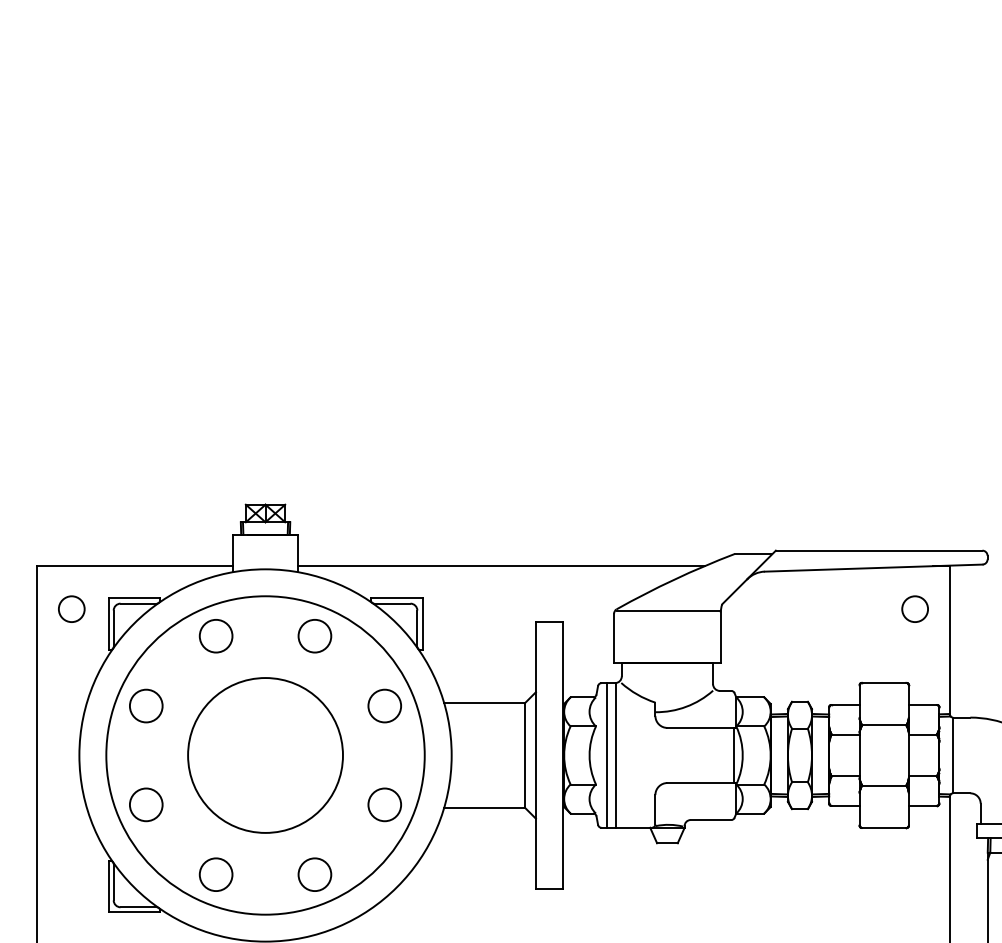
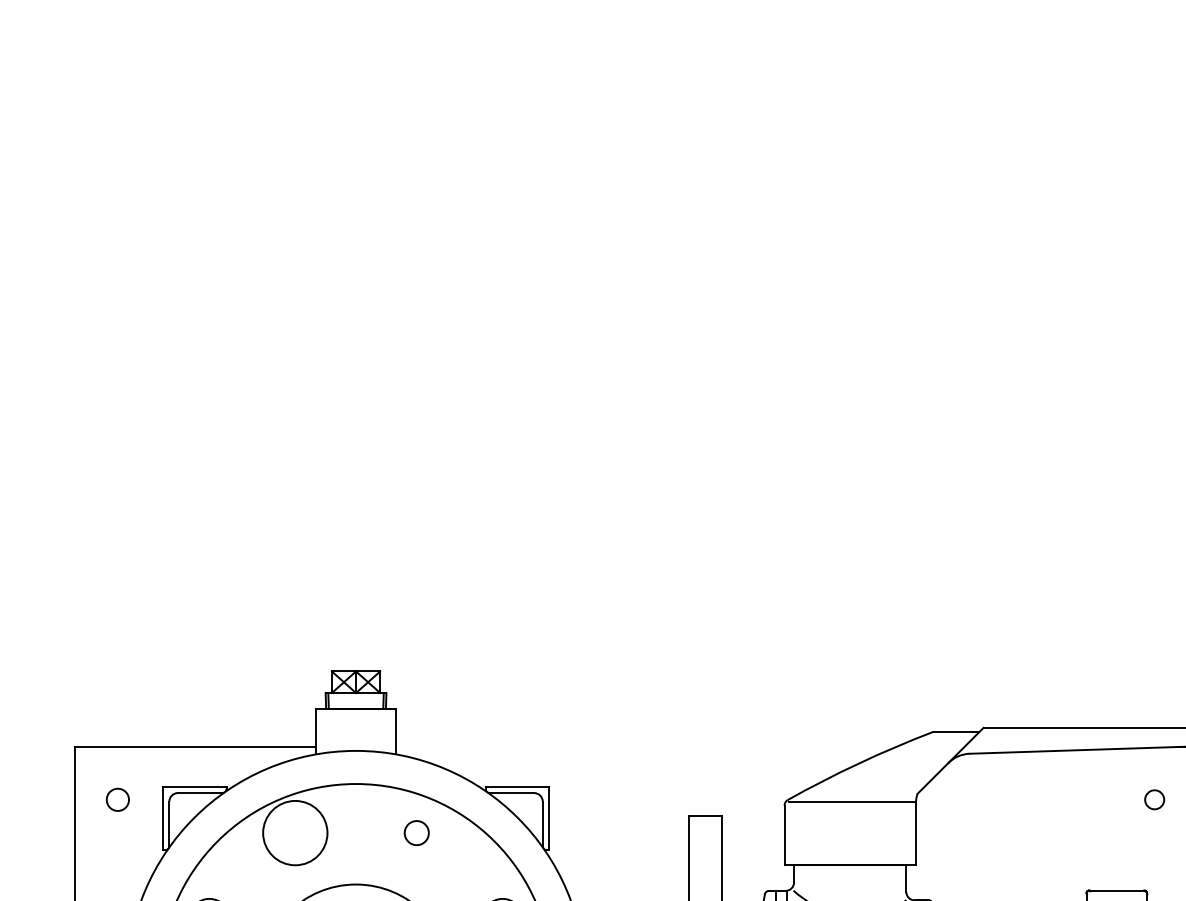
line: (501, 566) -> (646, 747), removed
circle: (71, 608) -> (117, 799), size x0.7
circle: (914, 608) -> (1153, 799), size x0.6
circle: (215, 635) -> (294, 832), size x1.6
circle: (314, 635) -> (416, 832), size x0.6

